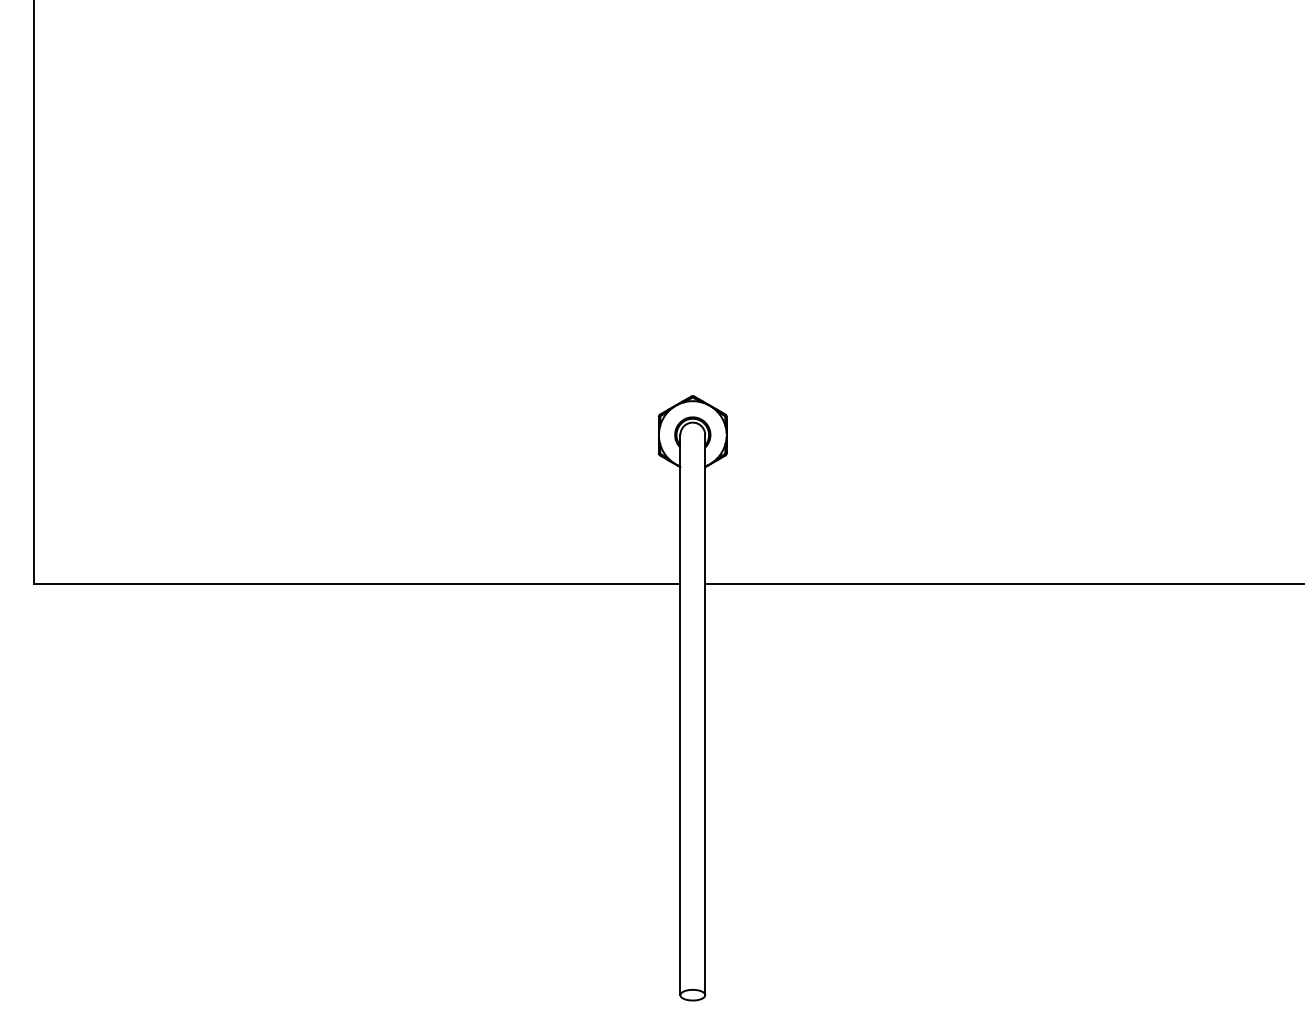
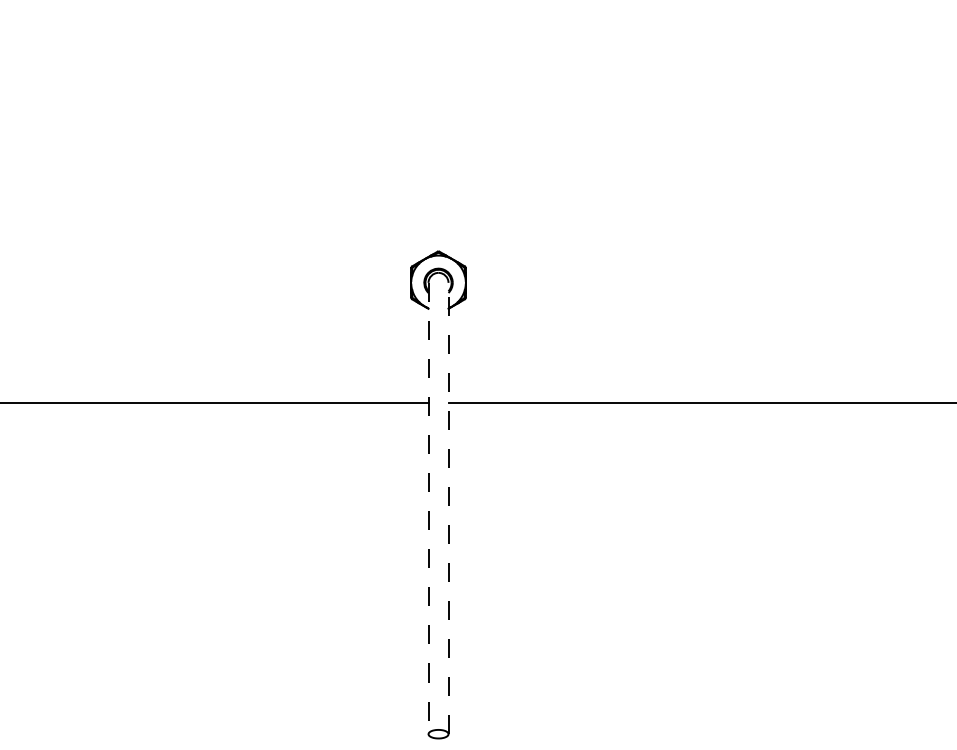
line: (705, 714) -> (448, 508), solid -> dashed
line: (680, 715) -> (428, 508), solid -> dashed

